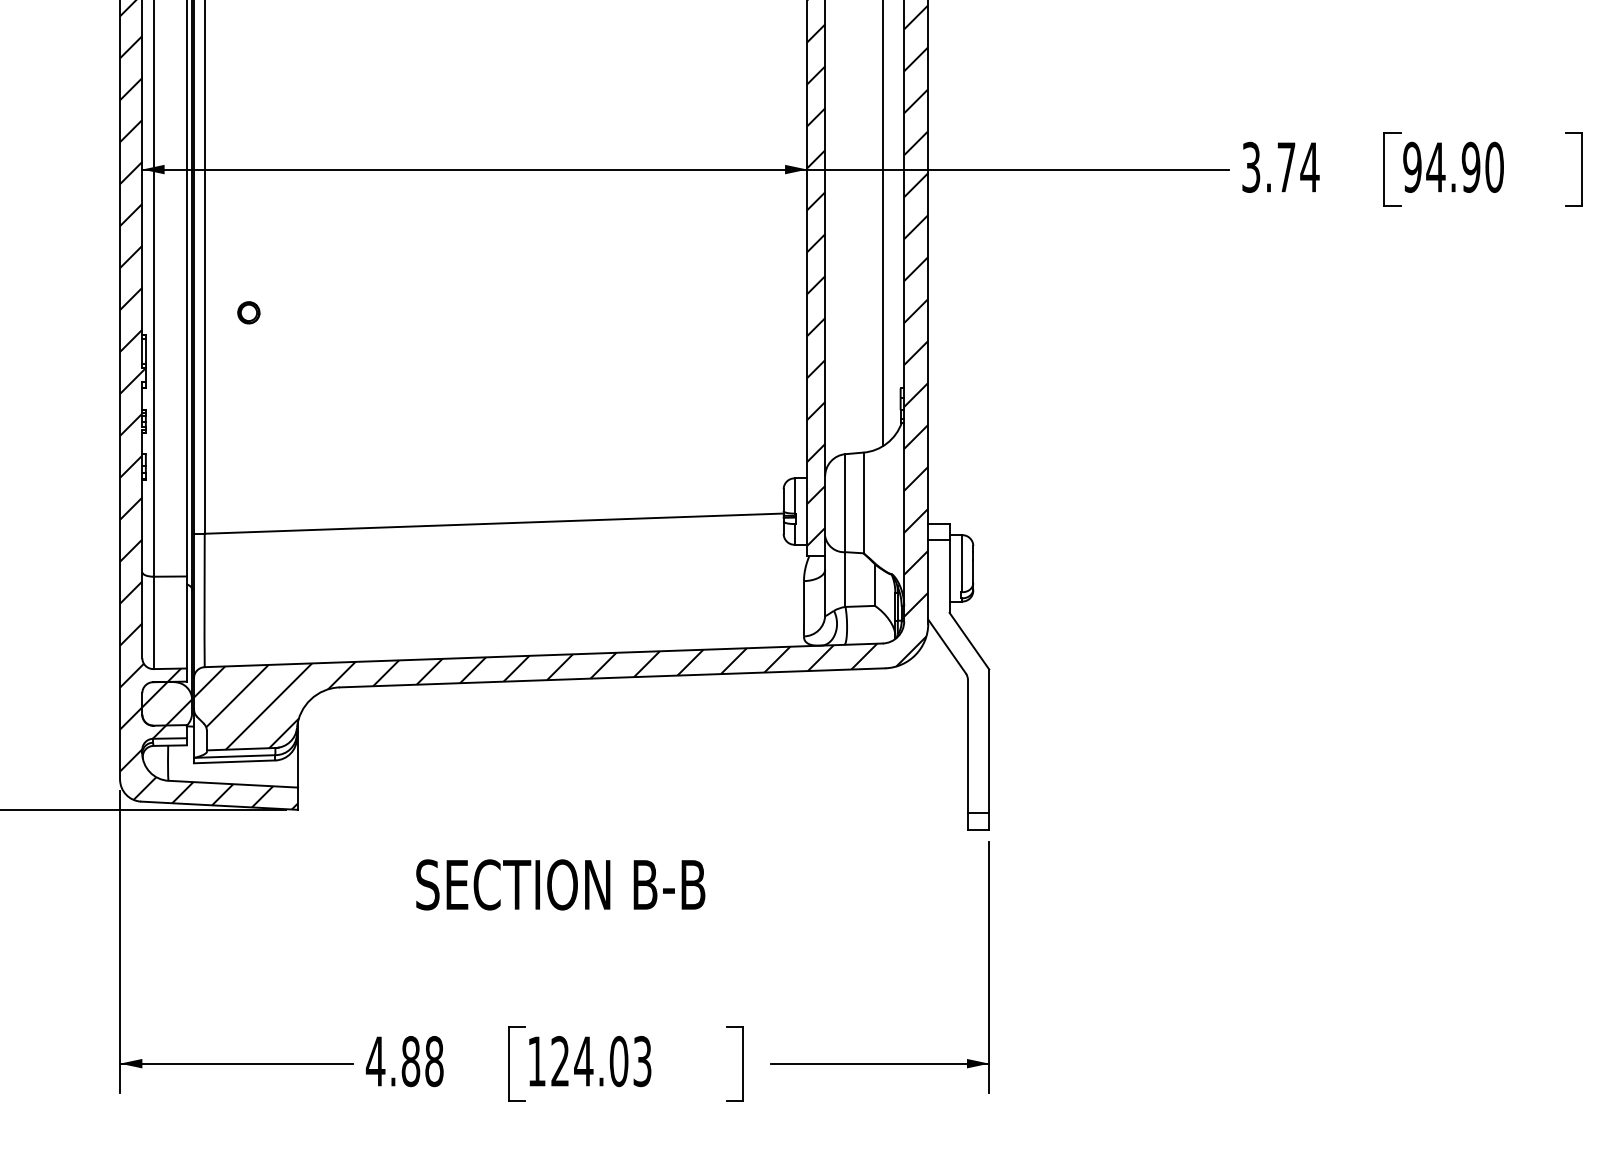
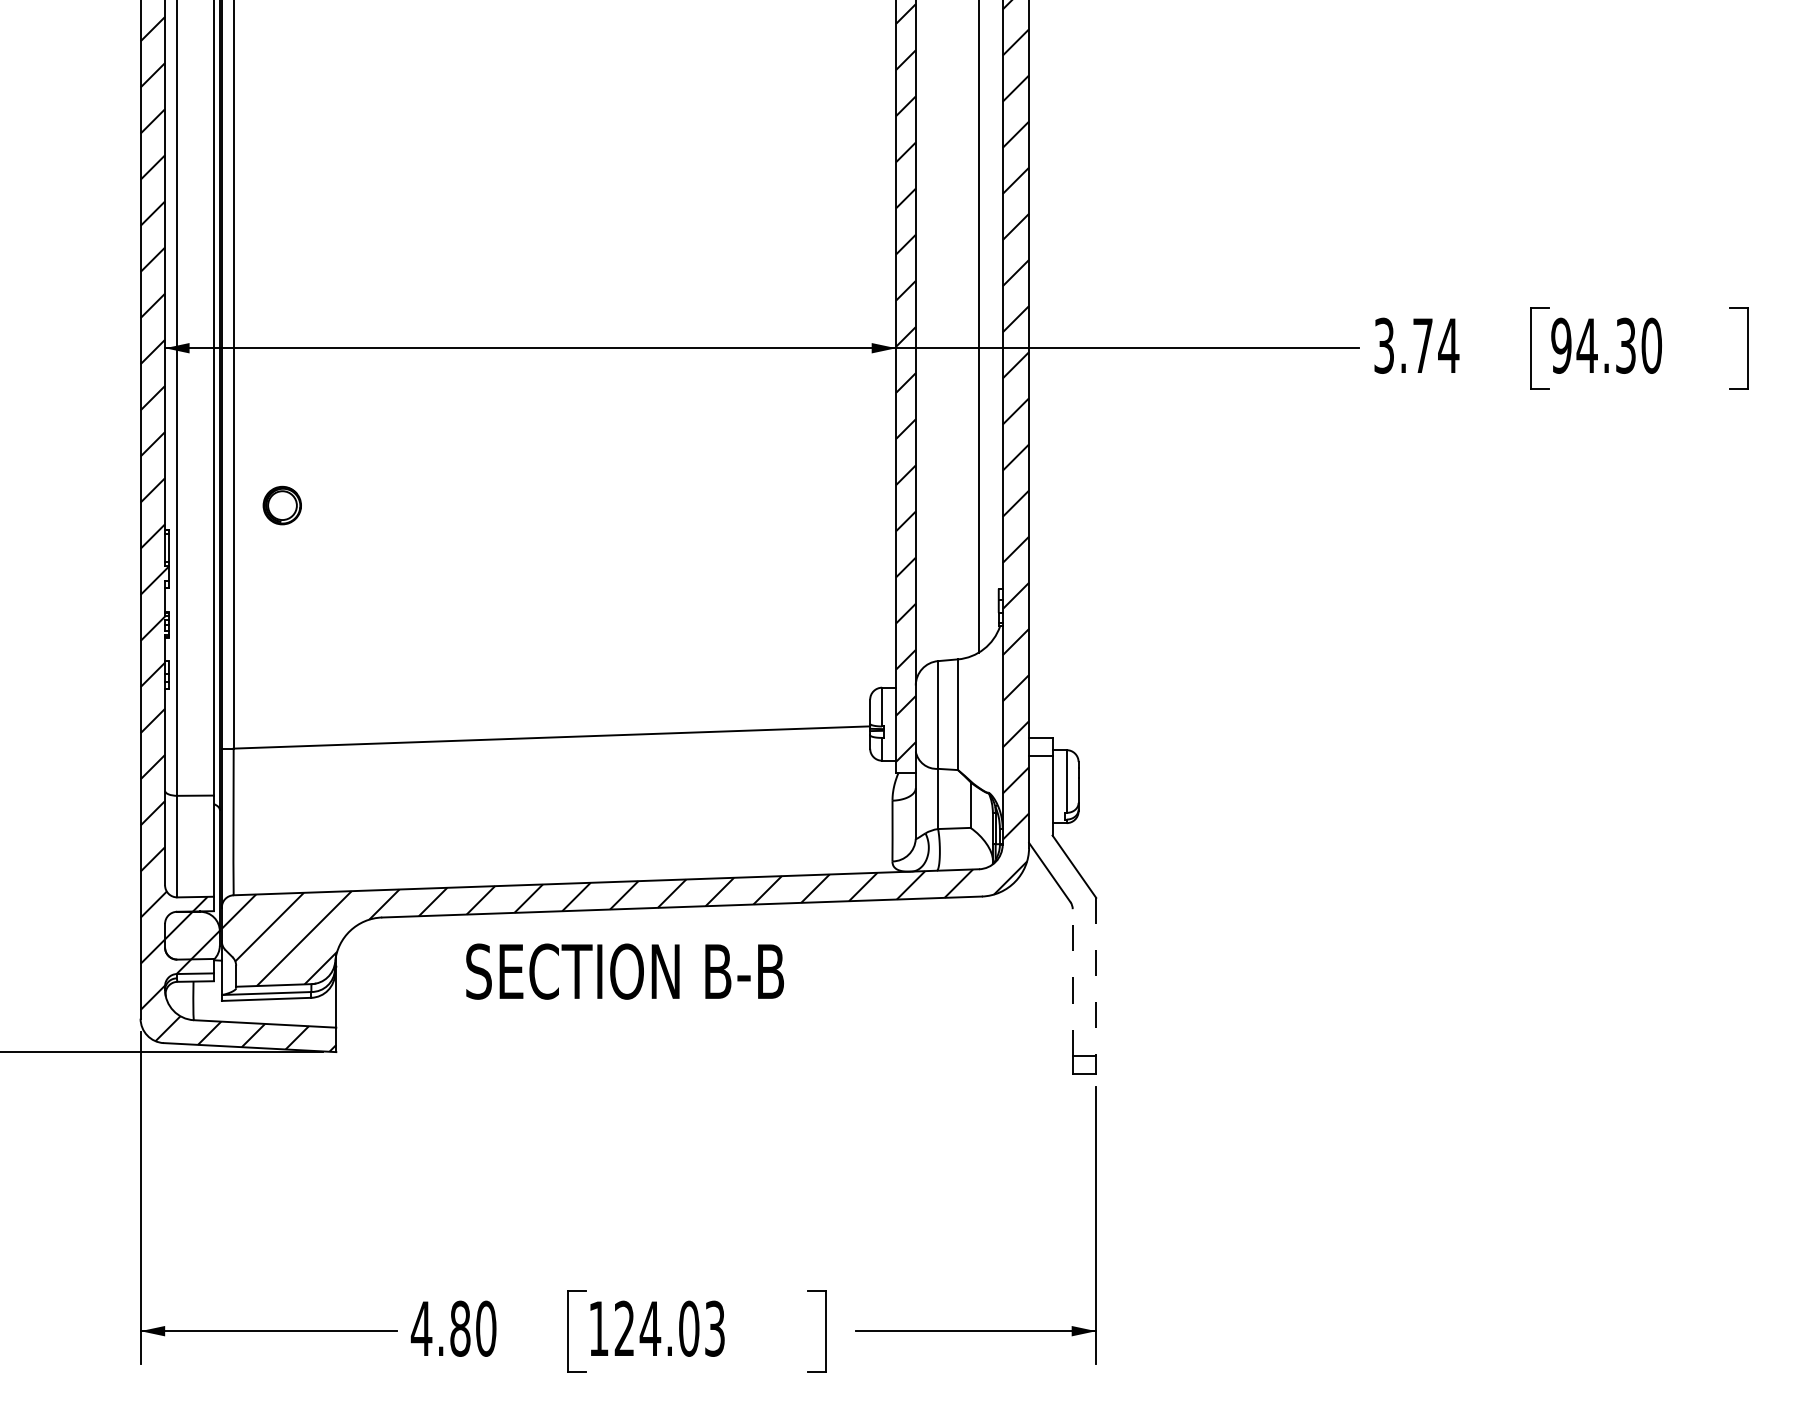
text: (1470, 167) -> (1625, 345), 94.90 -> 94.30
part: (248, 312) -> (281, 505), size x1.6
line: (989, 741) -> (1096, 976), solid -> dashed
line: (967, 745) -> (1072, 981), solid -> dashed
text: (560, 884) -> (624, 971), moved
text: (434, 1061) -> (486, 1328), 4.88 -> 4.80

